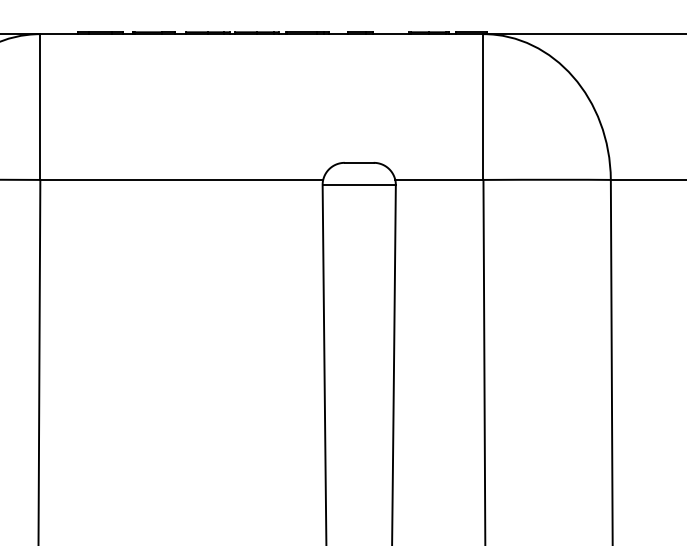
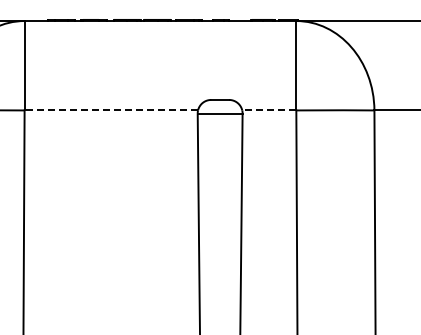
line: (182, 180) -> (111, 110), solid -> dashed
line: (438, 180) -> (268, 110), solid -> dashed

